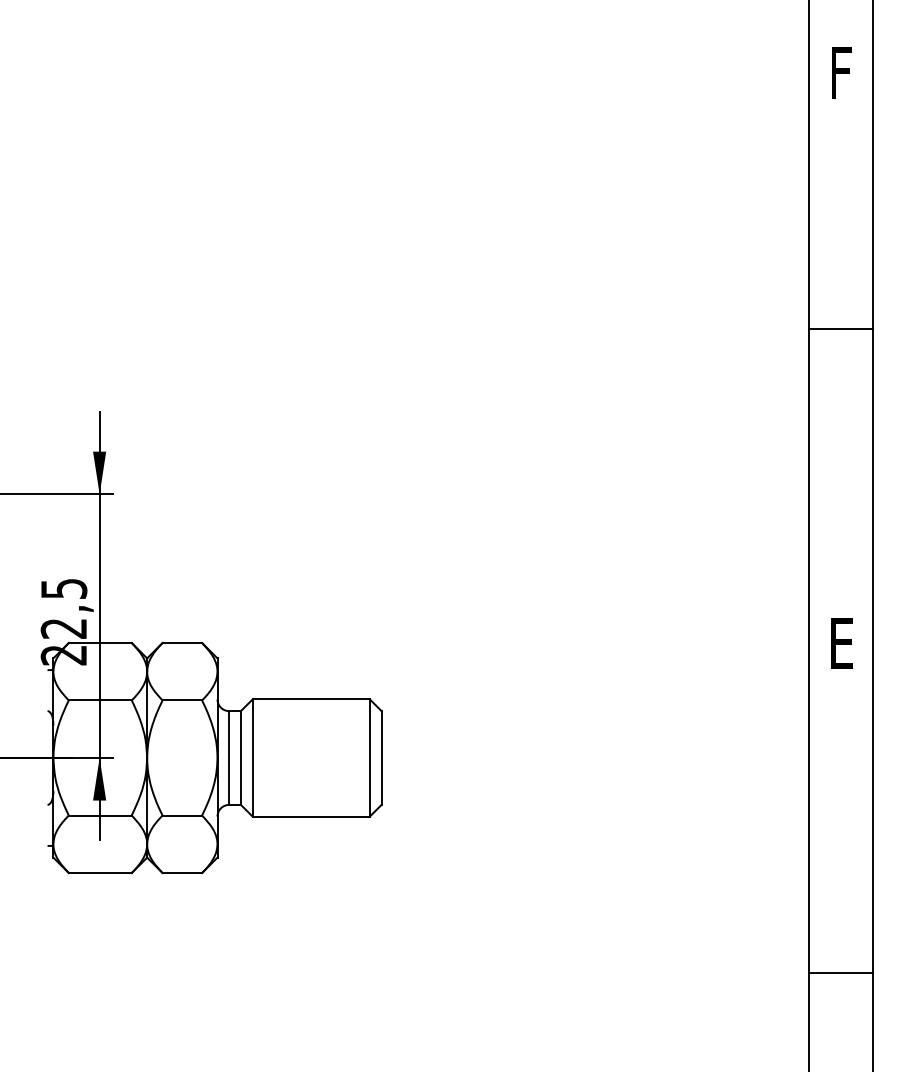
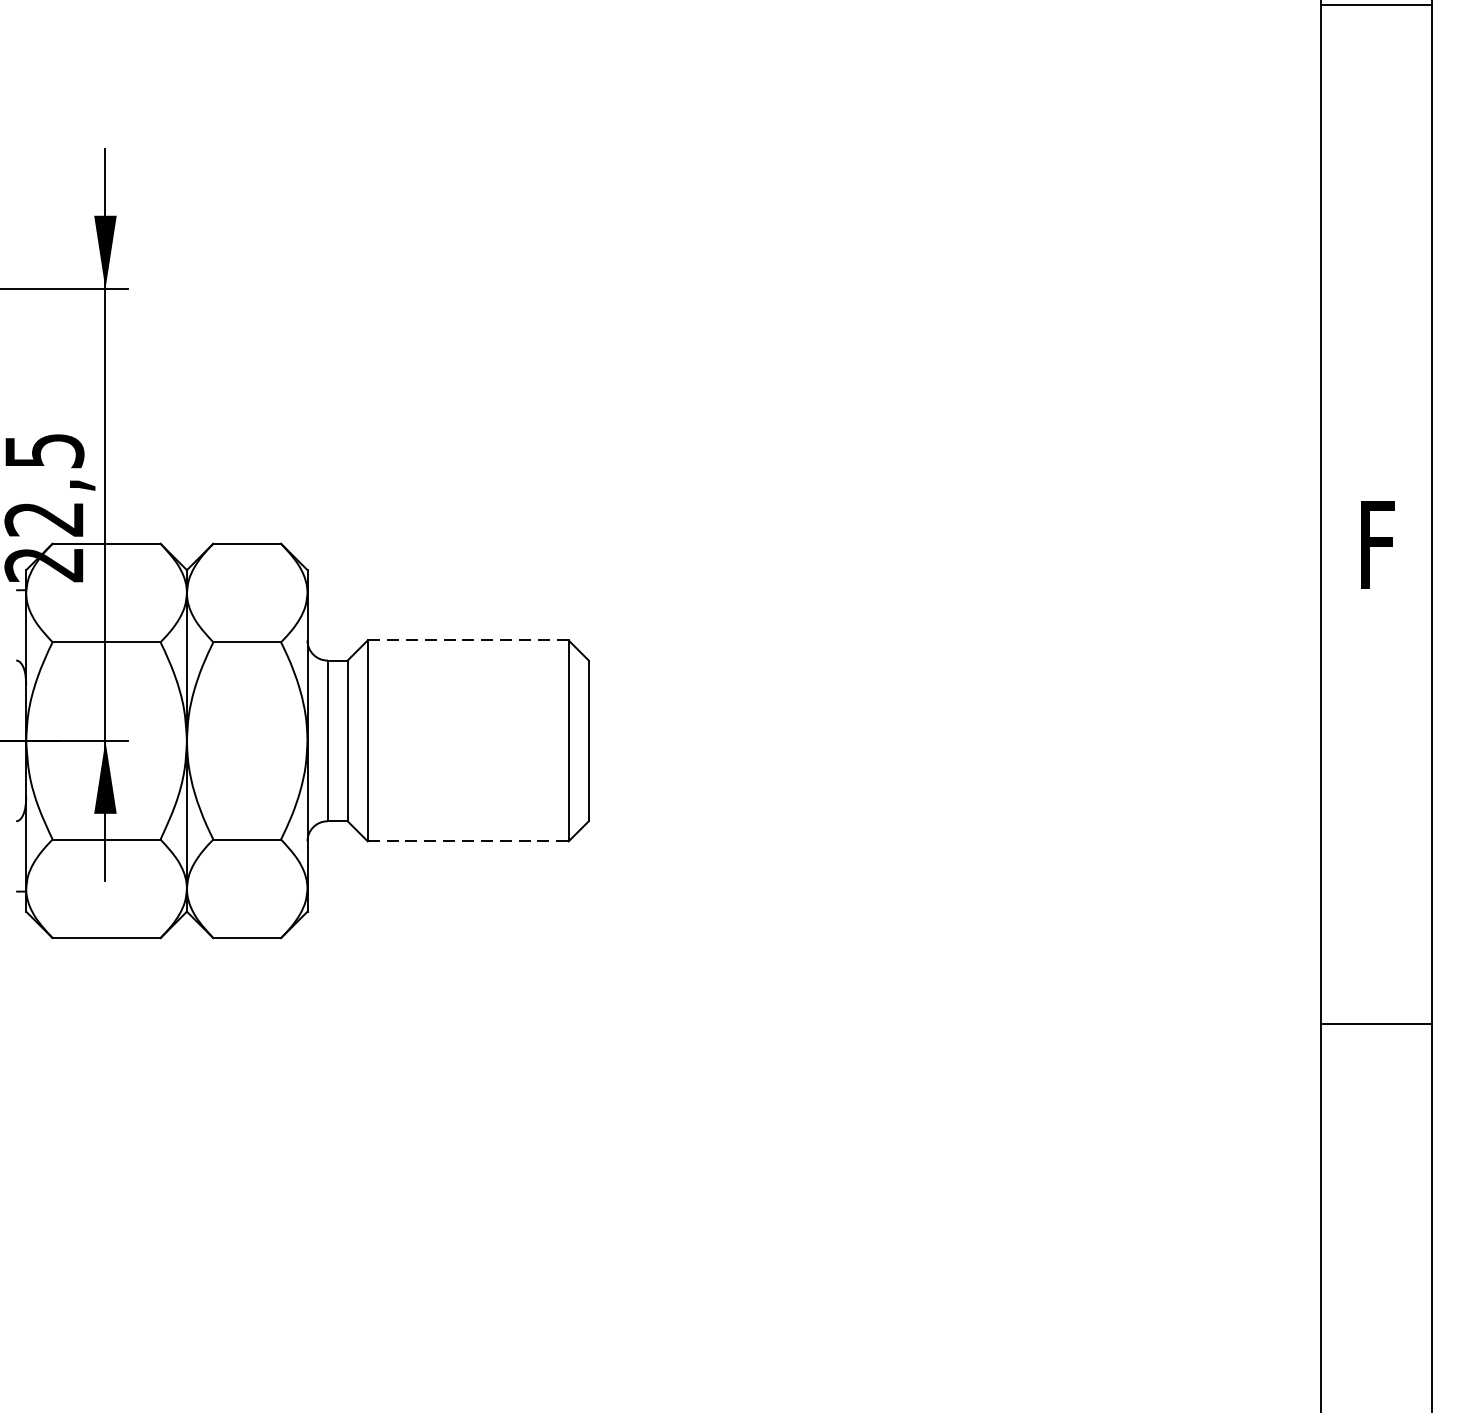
text: (841, 643) -> (1377, 544), E -> F
line: (311, 699) -> (468, 640), solid -> dashed
line: (311, 816) -> (468, 841), solid -> dashed
line: (840, 973) -> (1375, 1024), moved

